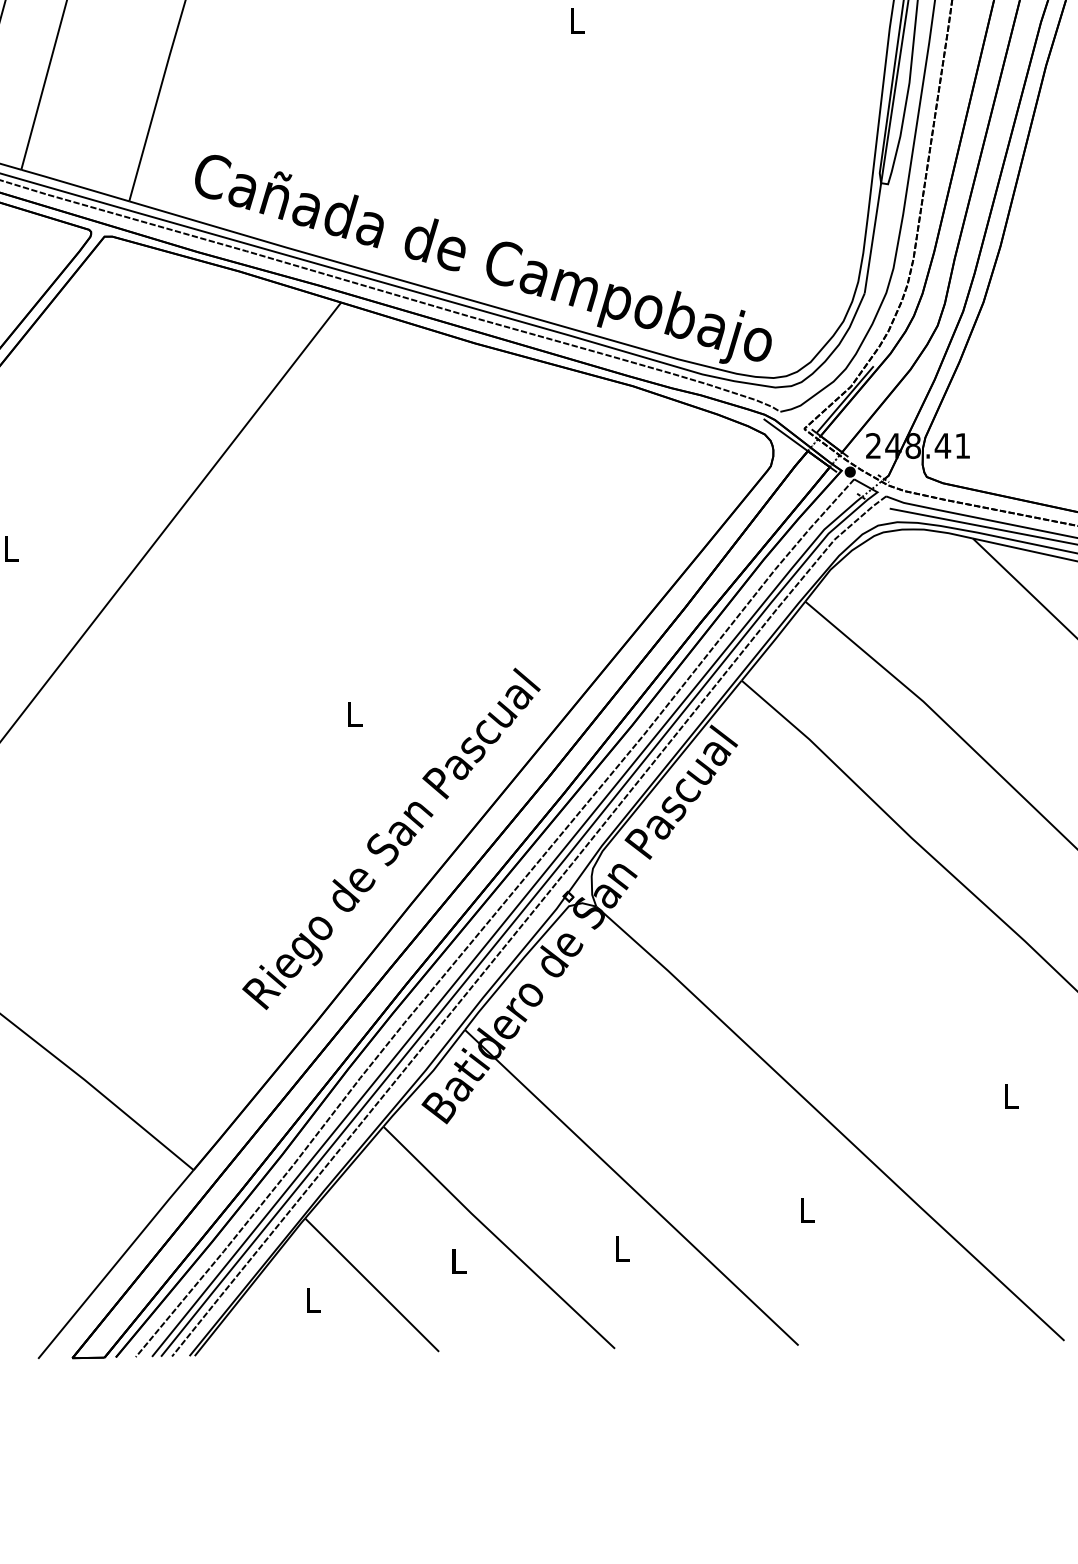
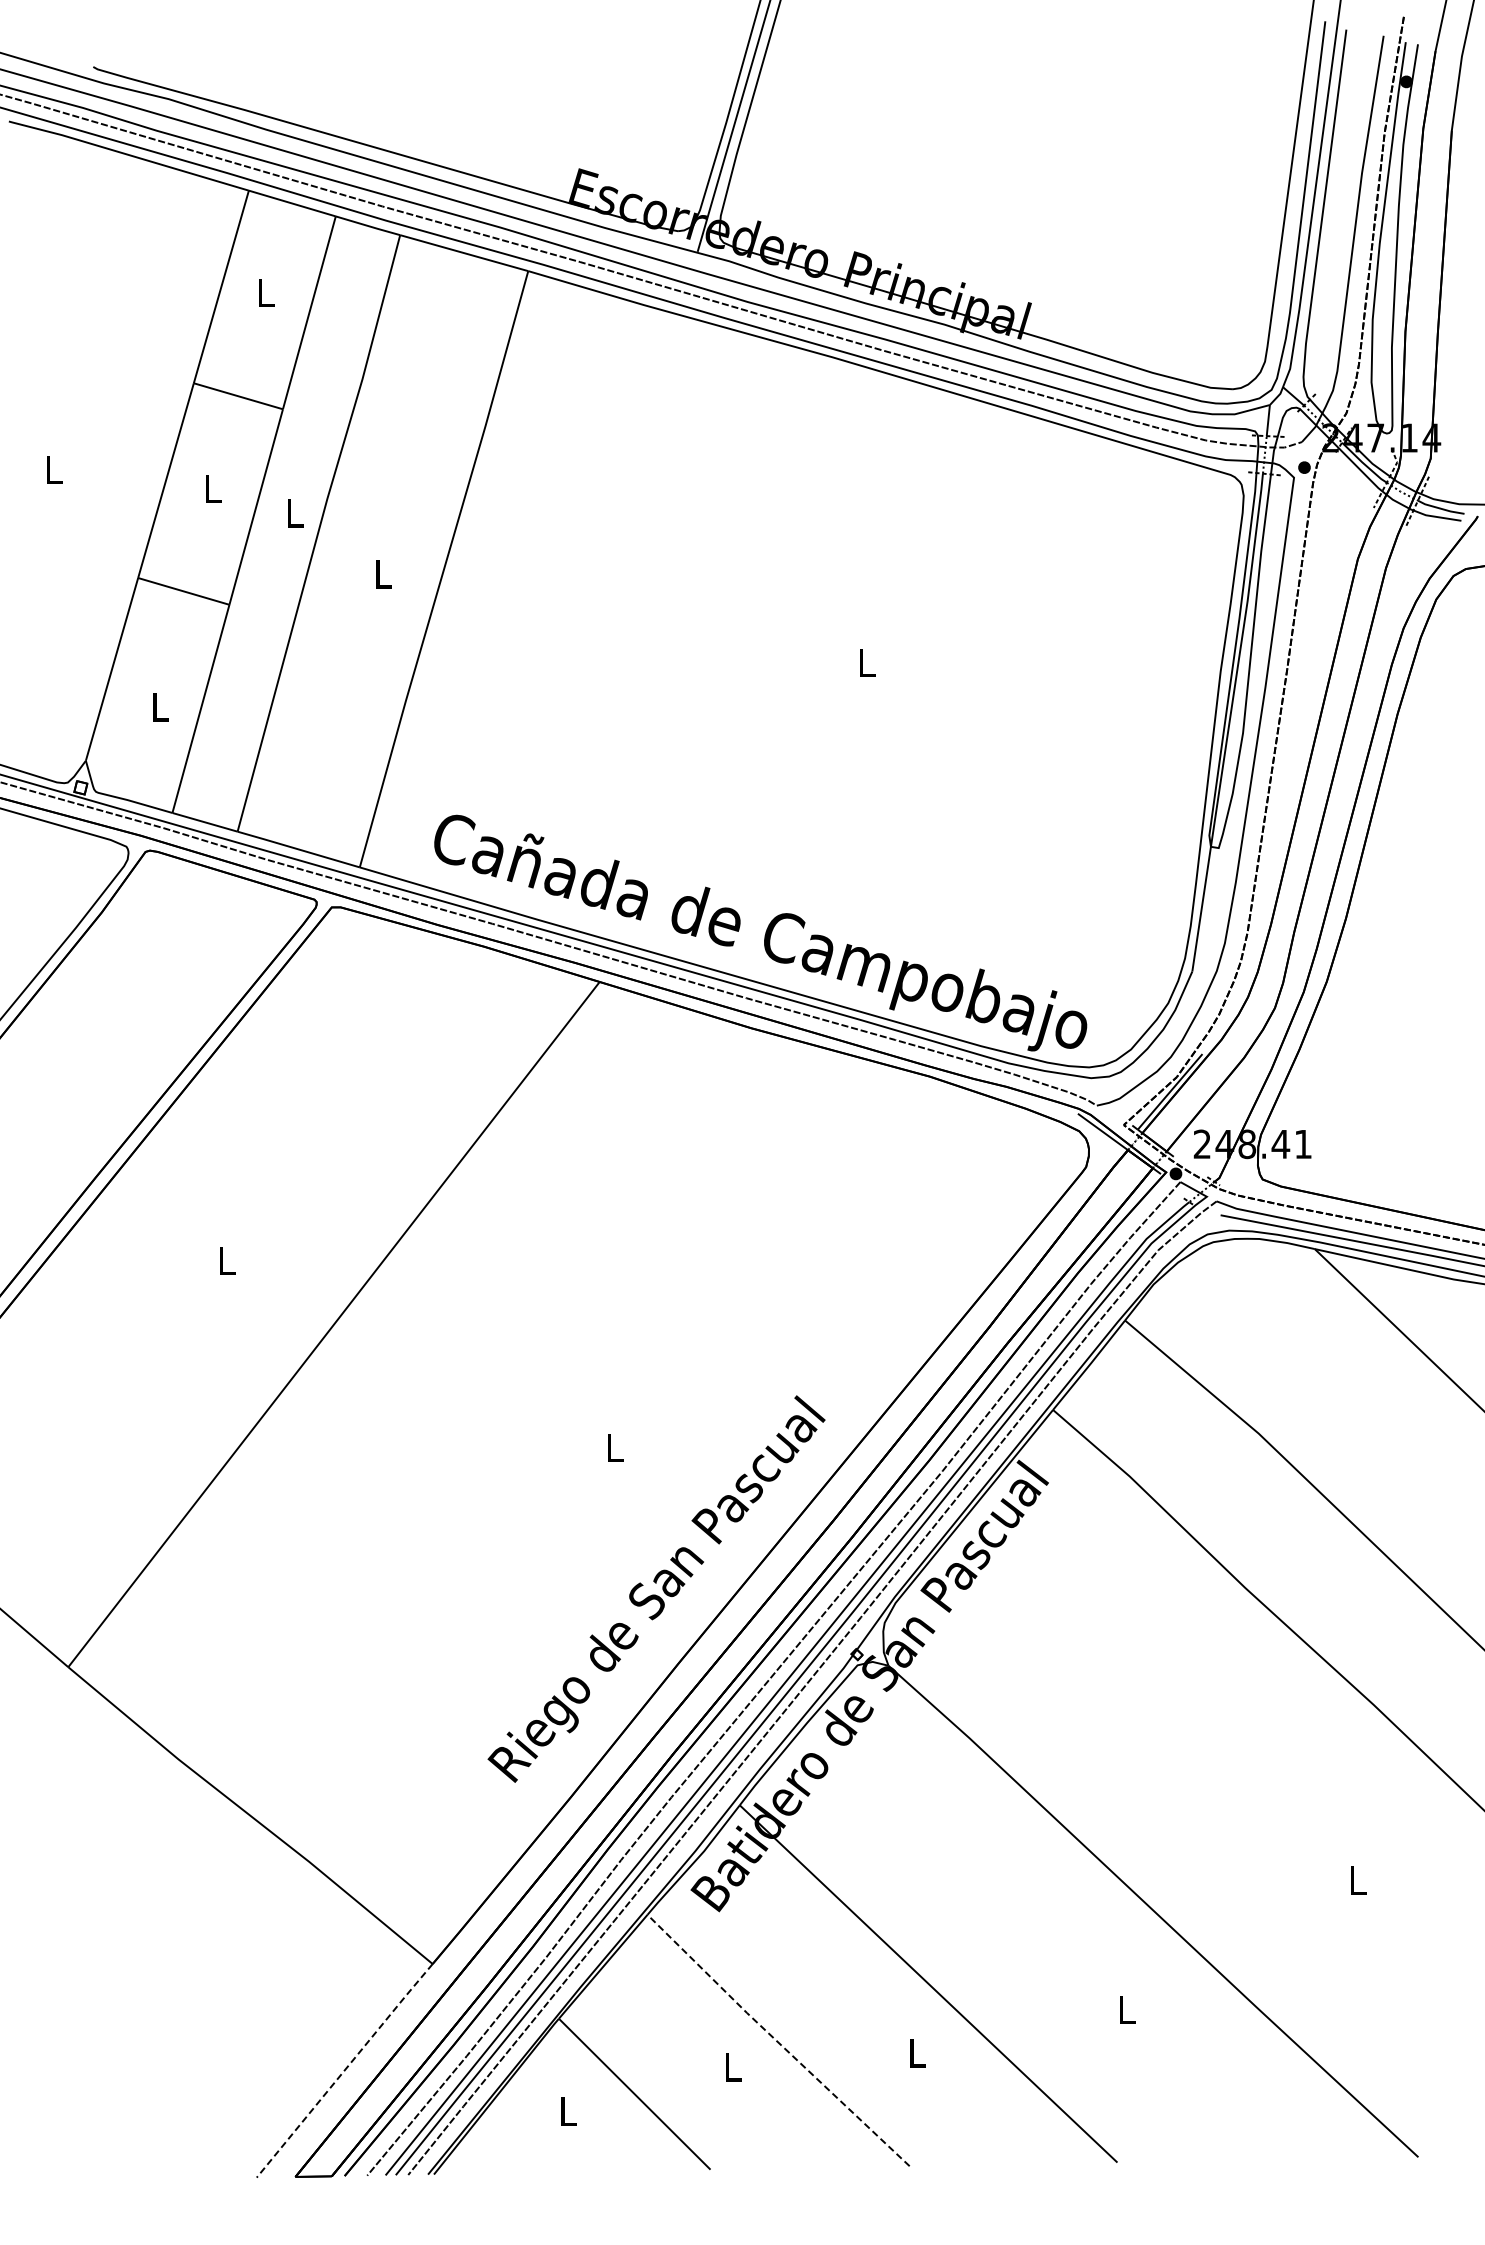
line: (497, 1238) -> (776, 2041), solid -> dashed
line: (115, 1264) -> (344, 2070), solid -> dashed

